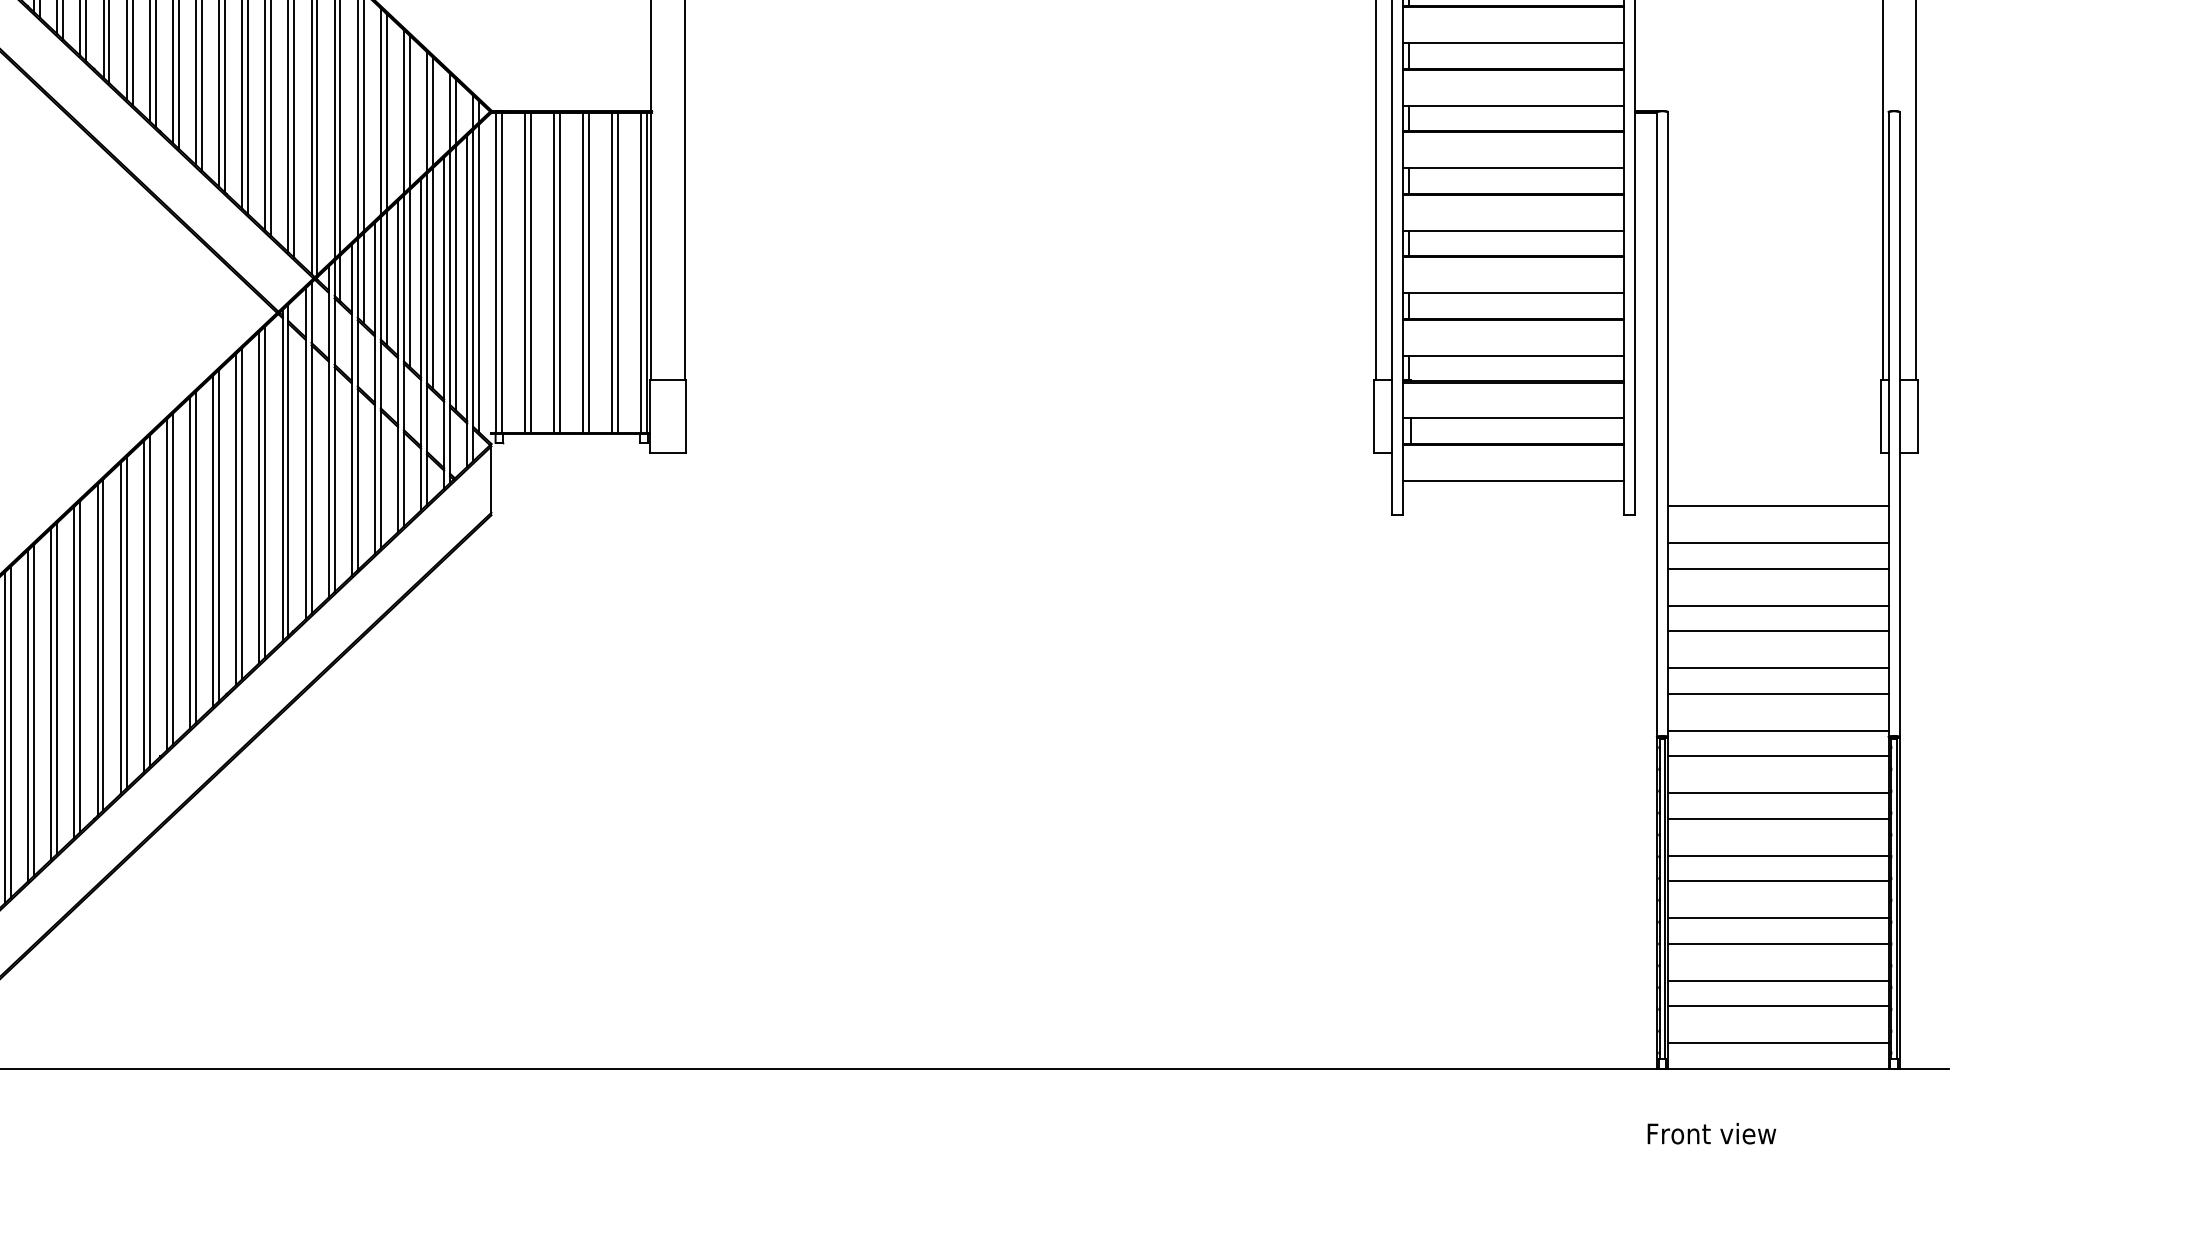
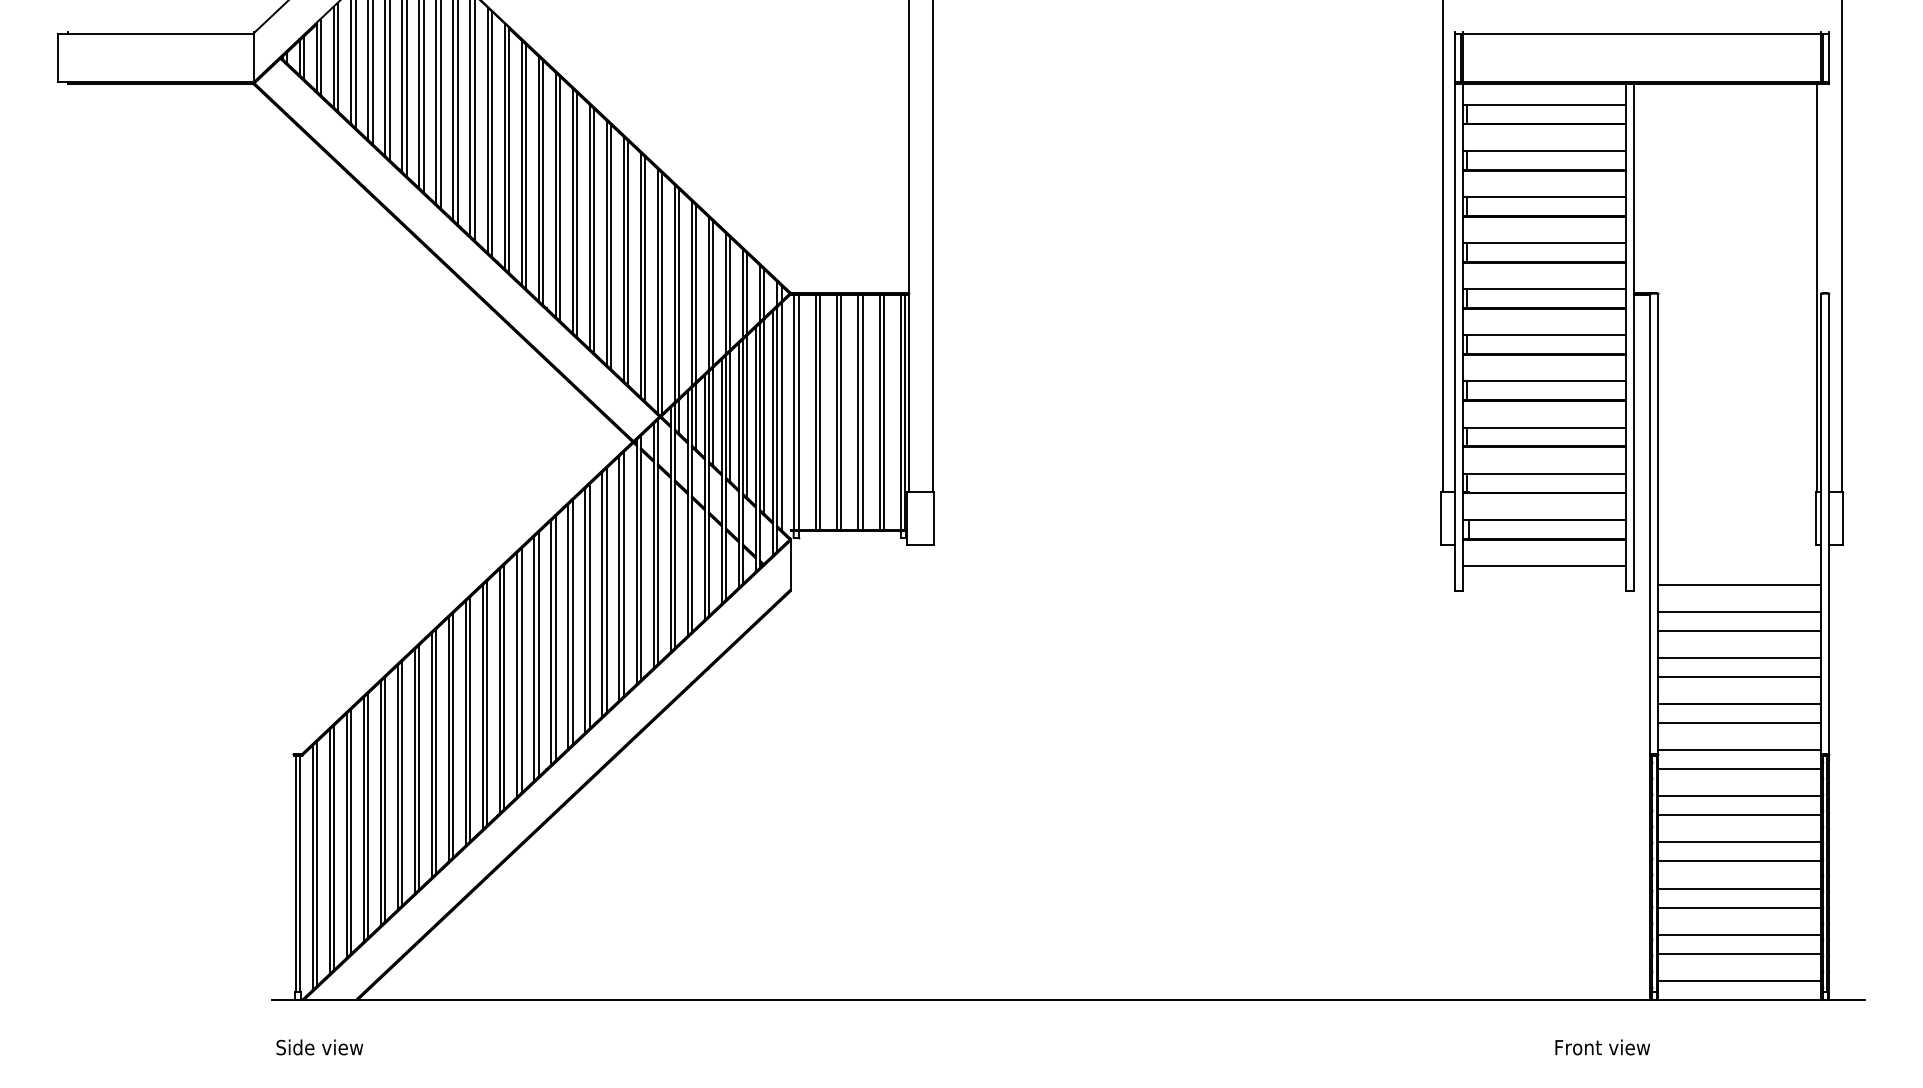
text: (1711, 1133) -> (1602, 1047), moved

